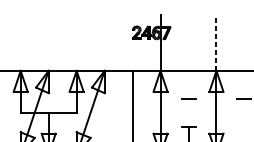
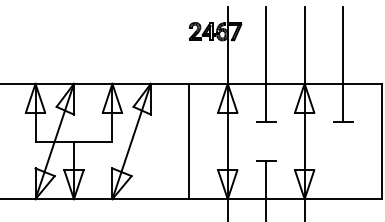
line: (216, 42) -> (304, 44), dashed -> solid
line: (188, 56) -> (266, 64), added
line: (244, 56) -> (343, 64), added

